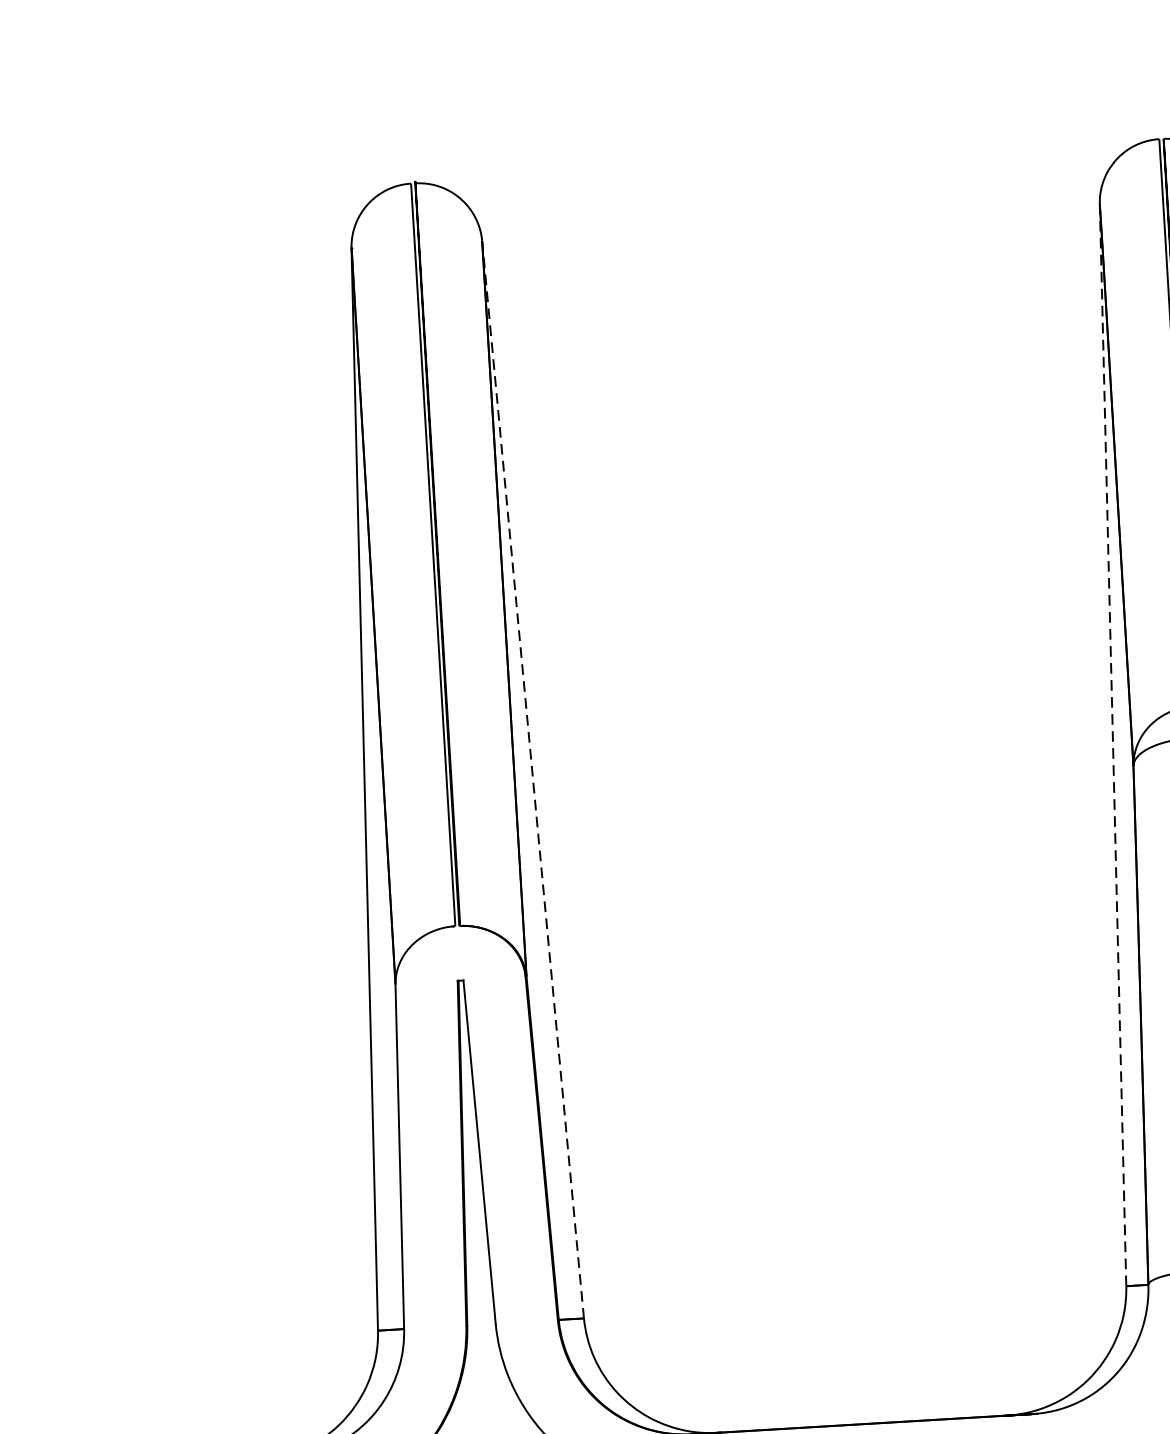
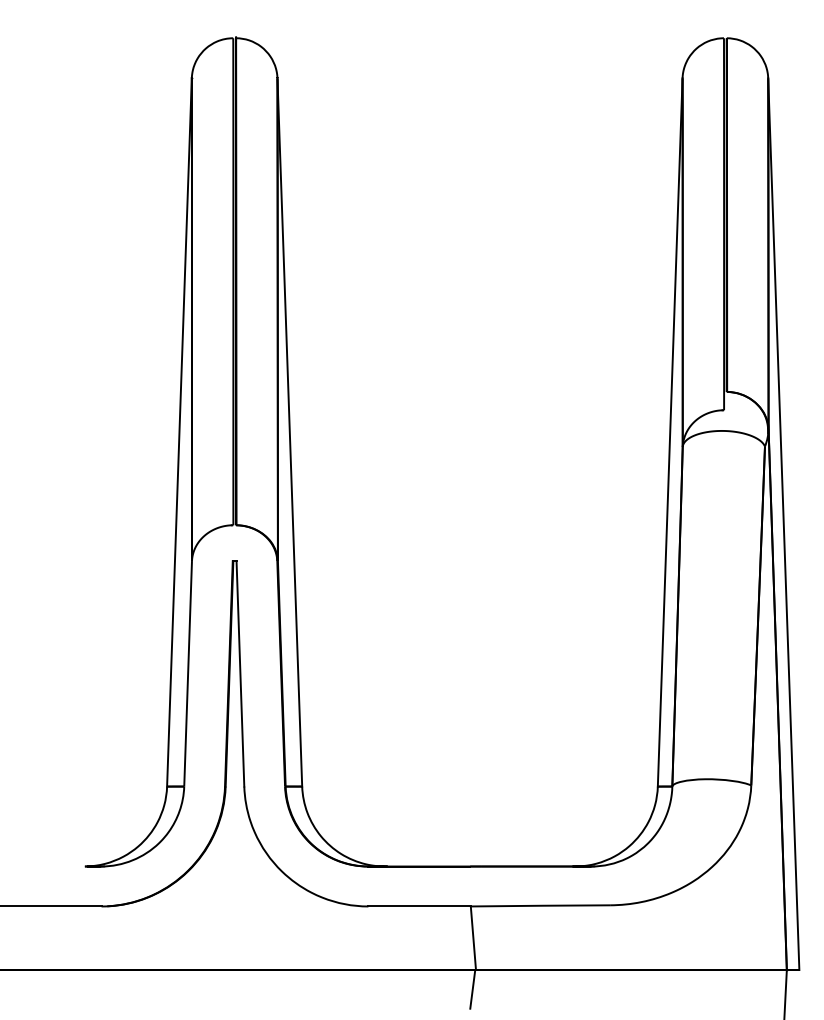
line: (1113, 743) -> (670, 431), dashed -> solid
line: (532, 779) -> (289, 432), dashed -> solid

